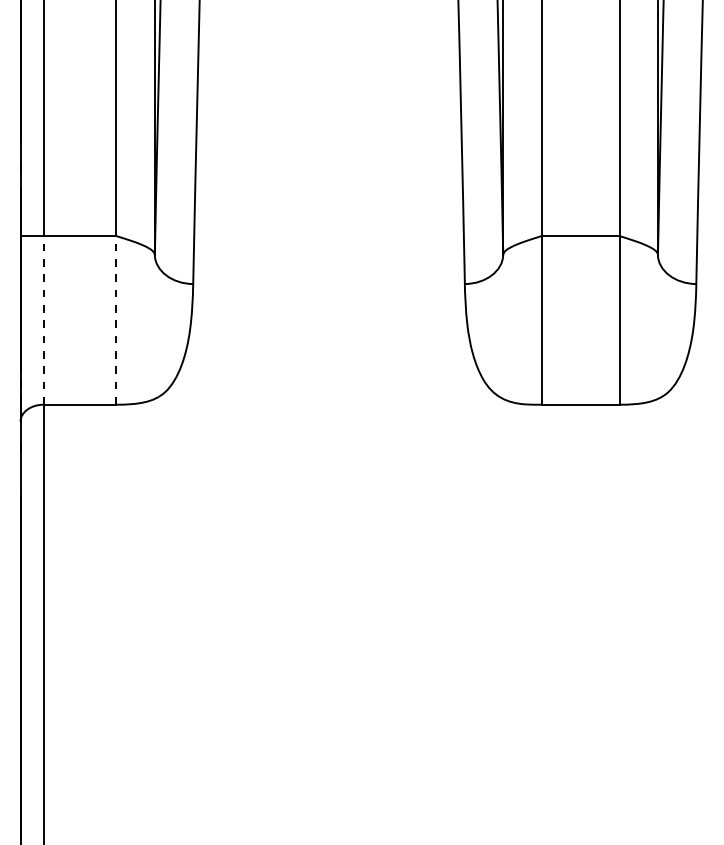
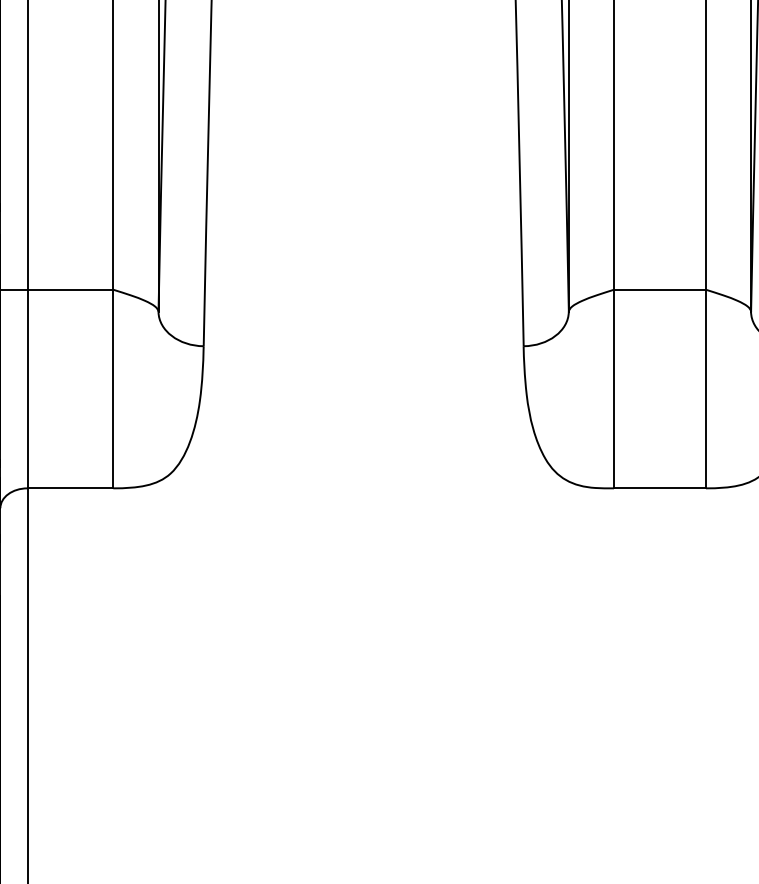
line: (43, 319) -> (27, 387), dashed -> solid
line: (116, 319) -> (113, 387), dashed -> solid

